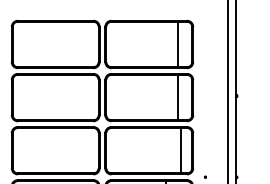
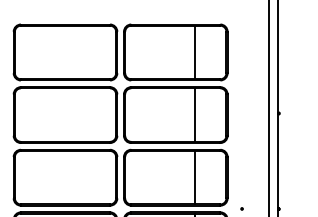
line: (177, 44) -> (194, 52), moved
line: (177, 97) -> (194, 114), moved
line: (180, 150) -> (194, 177), moved

